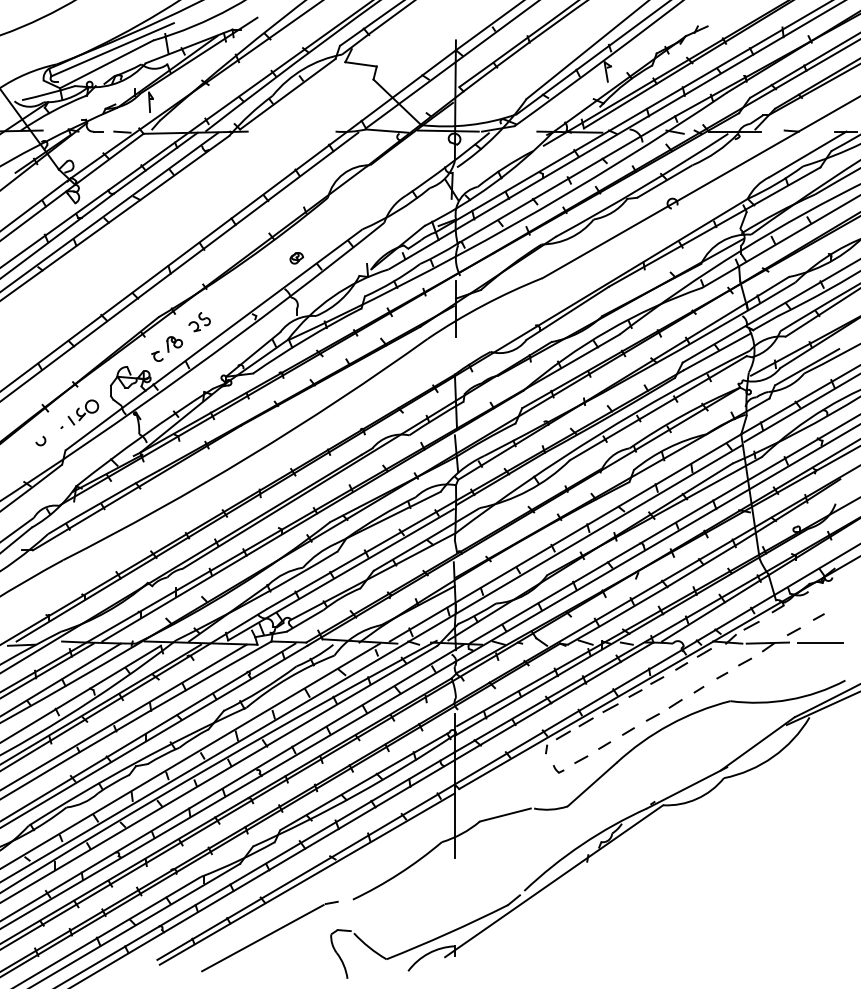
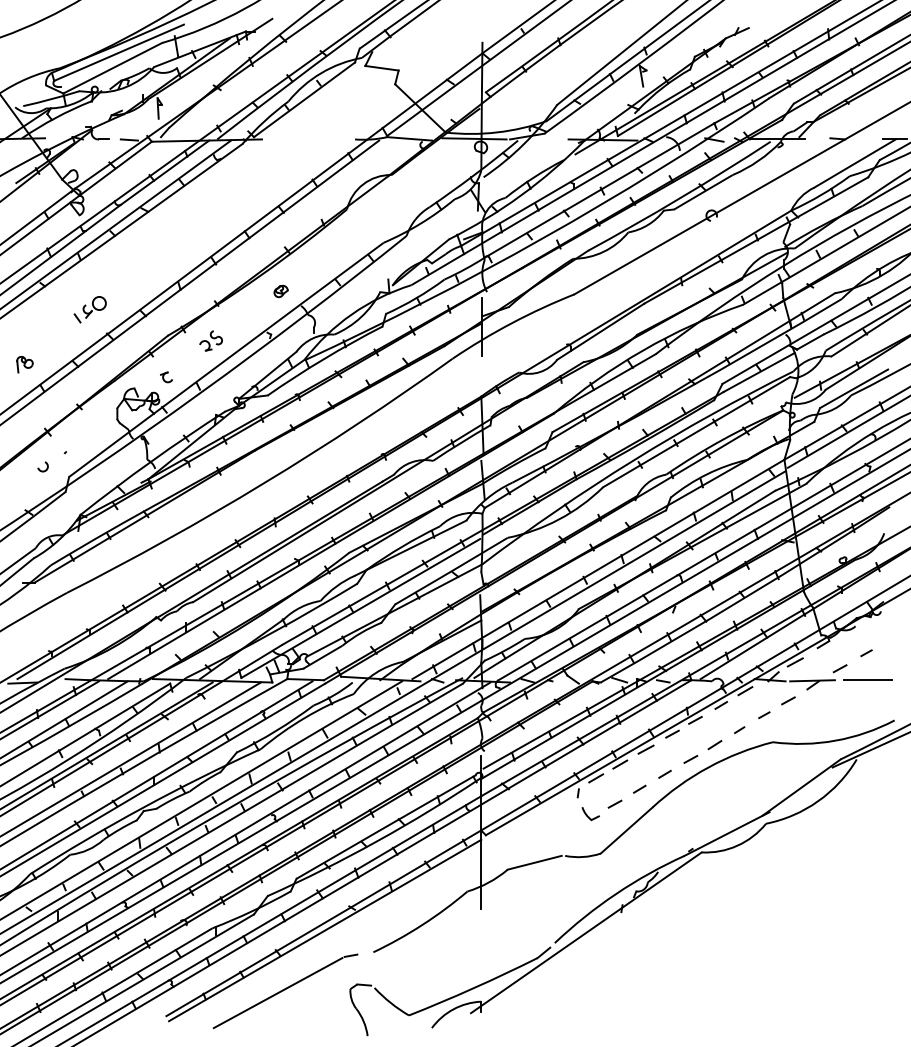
part: (296, 258) -> (280, 291), moved
part: (174, 344) -> (24, 364), moved
part: (83, 412) -> (90, 309), moved
part: (558, 769) -> (590, 814), size x1.6

